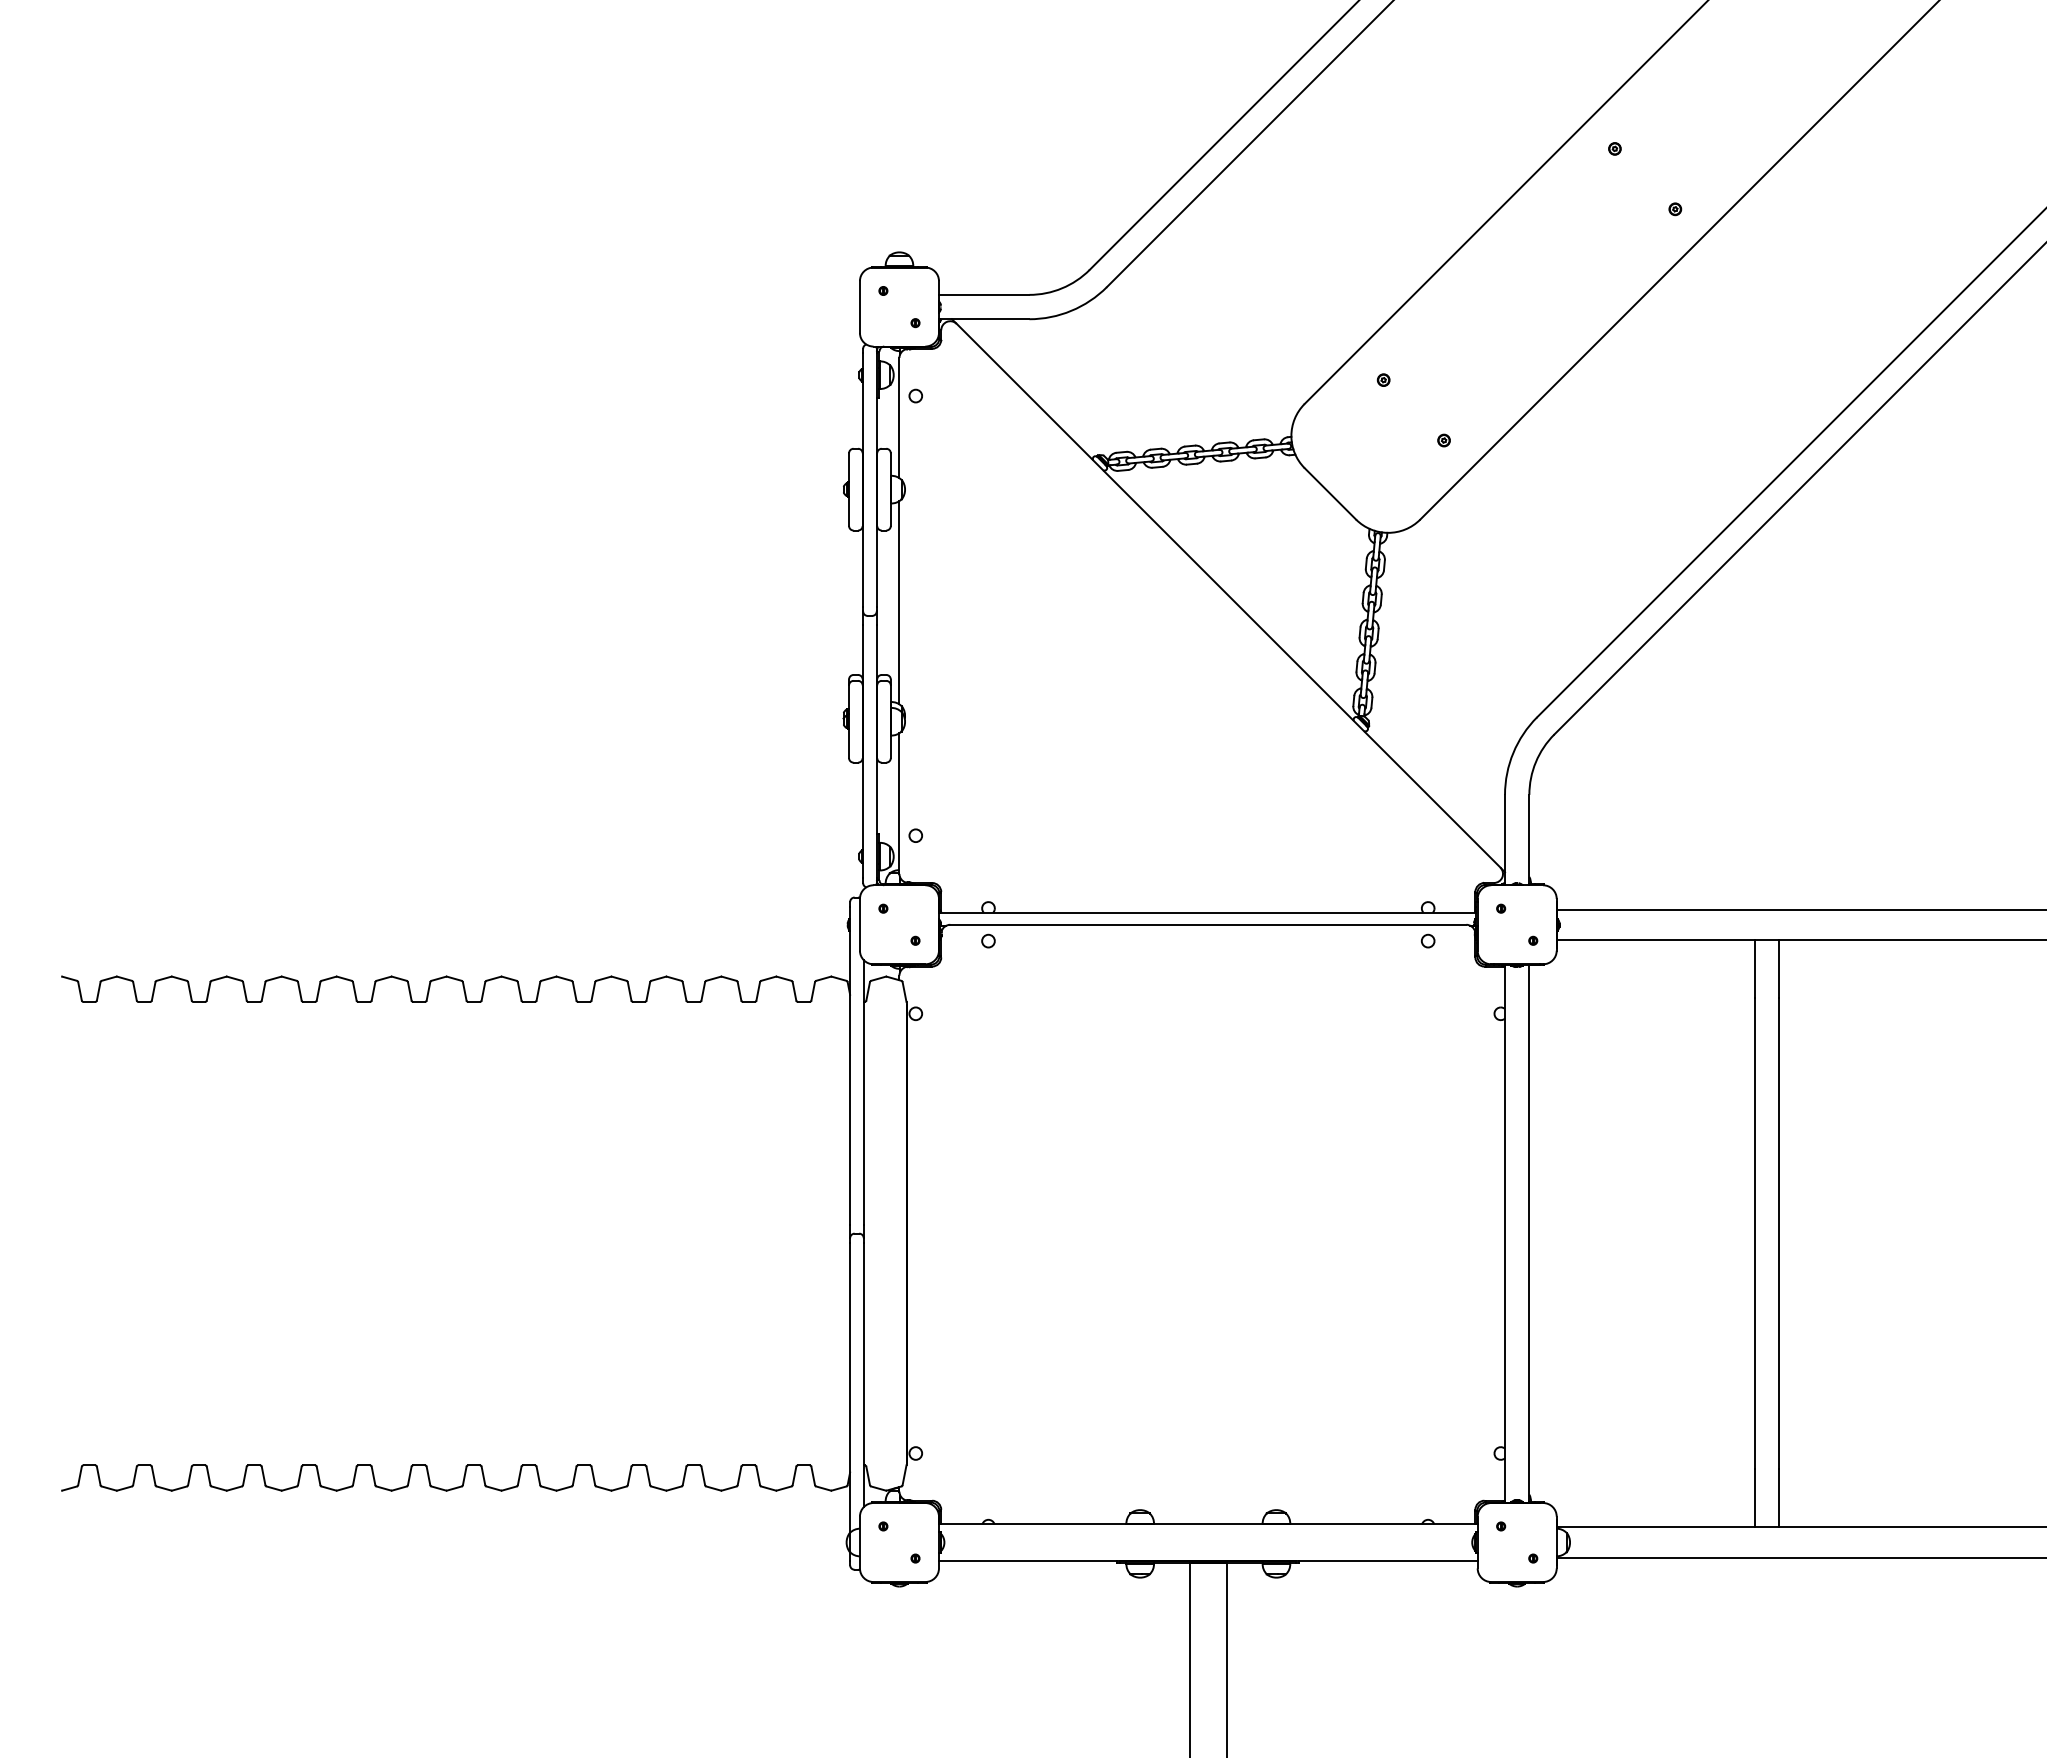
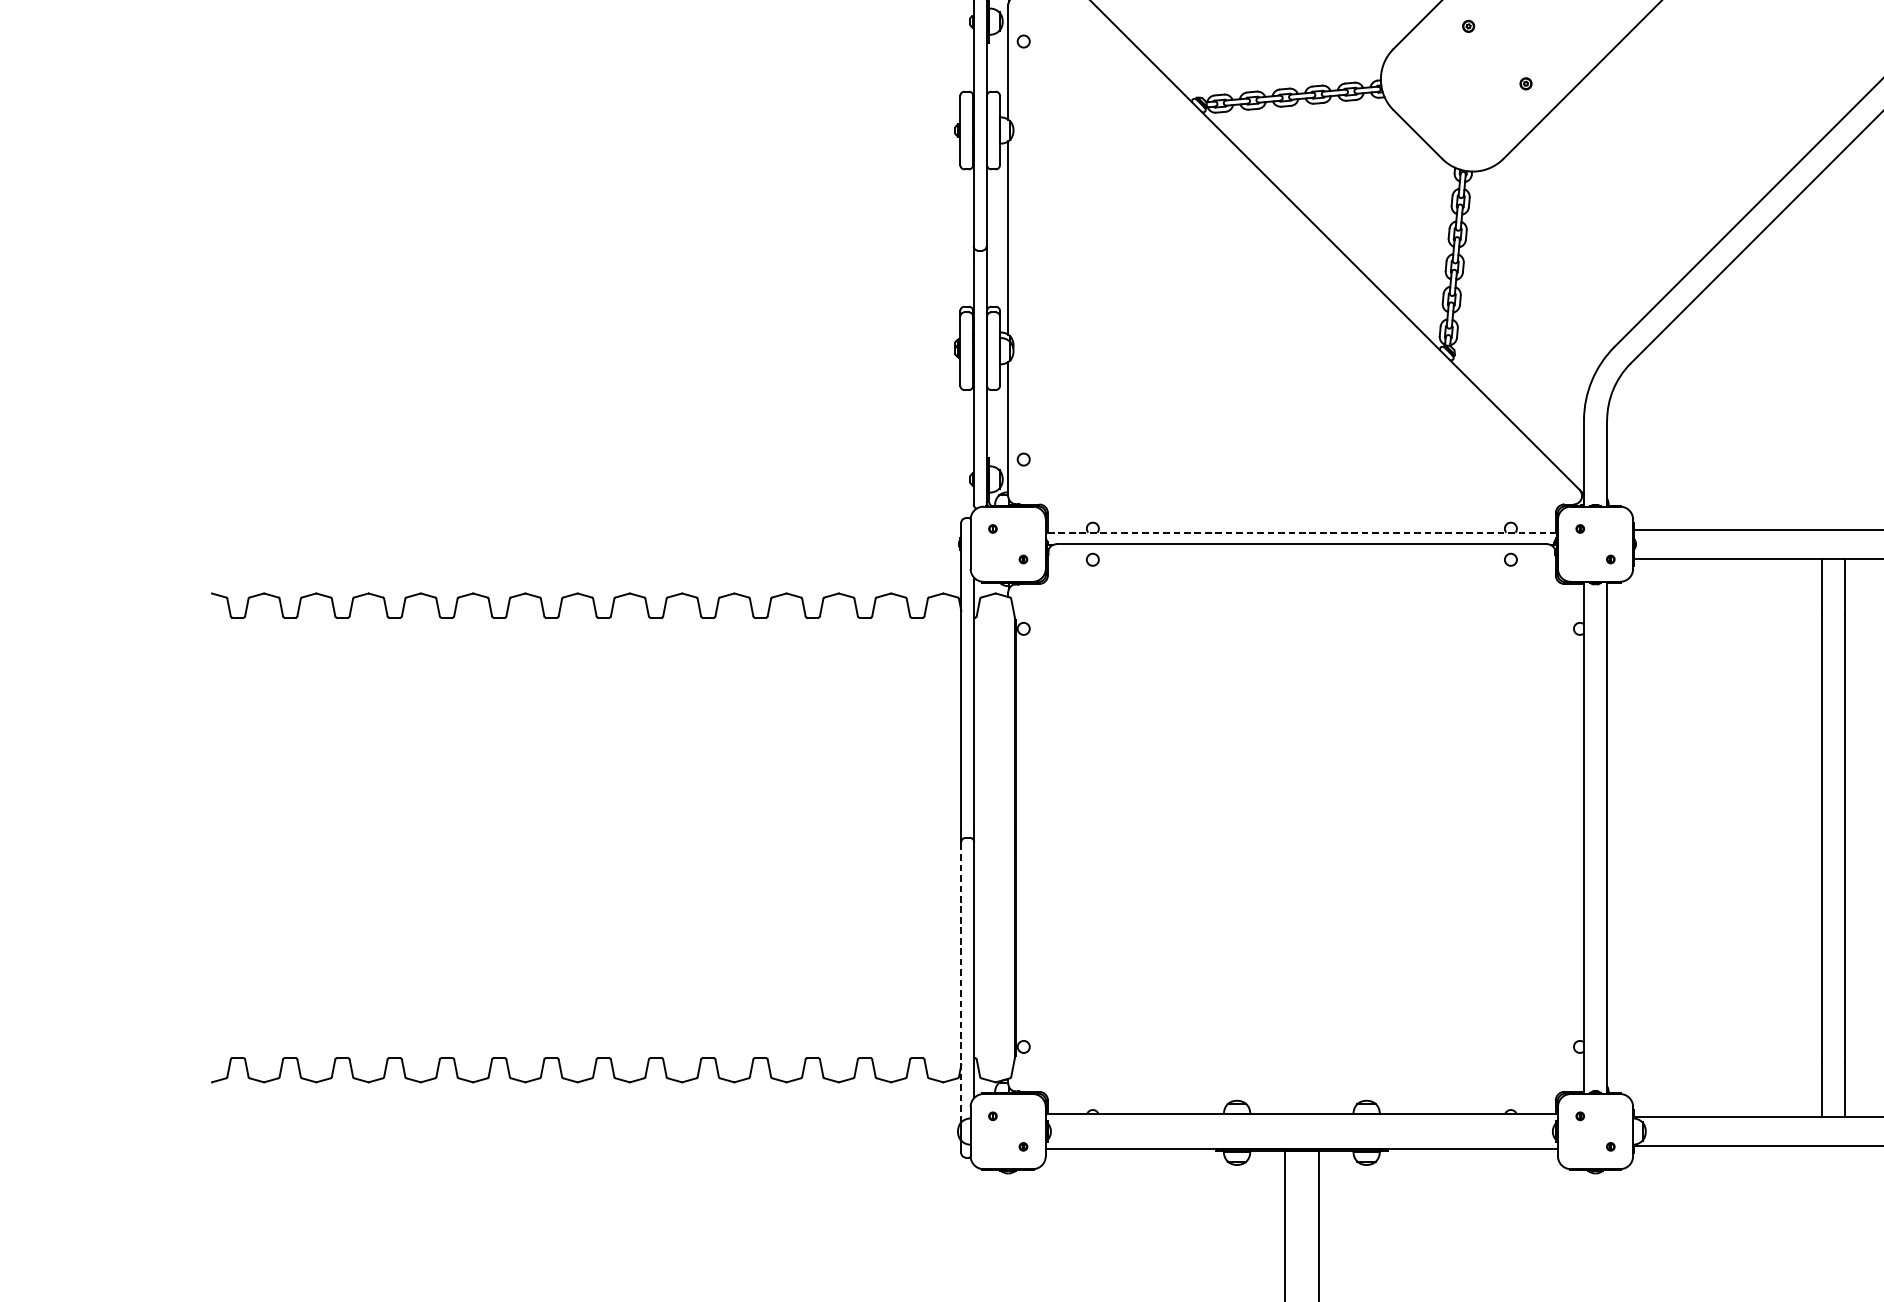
line: (1207, 912) -> (1301, 532), solid -> dashed
line: (850, 1387) -> (961, 984), solid -> dashed

